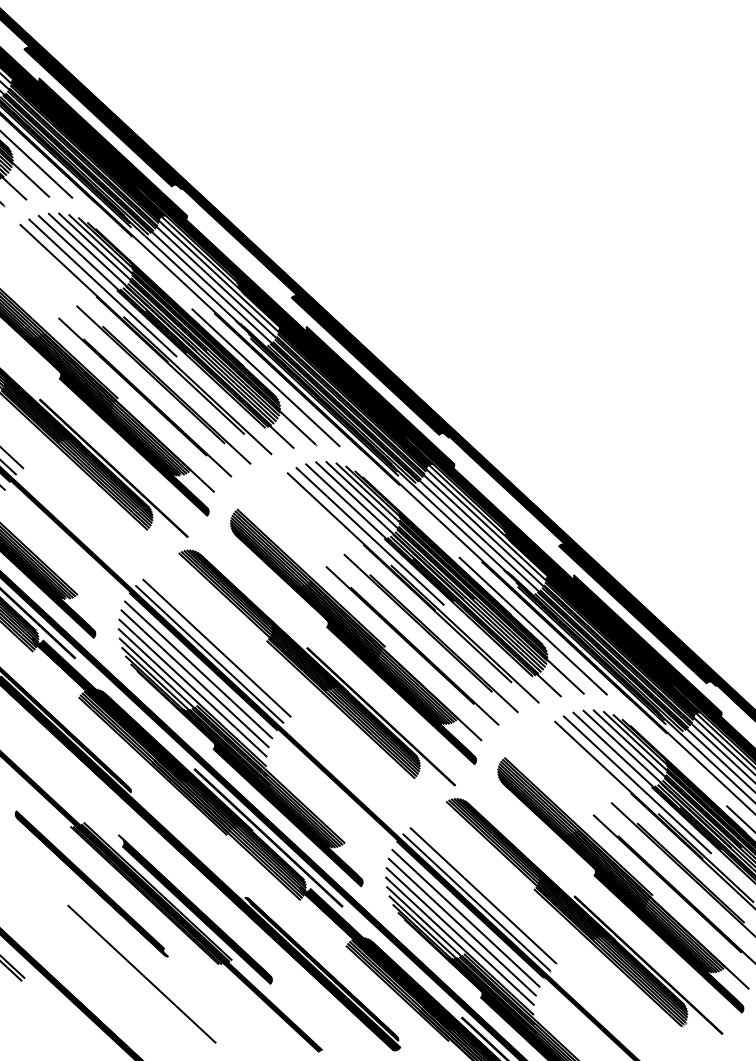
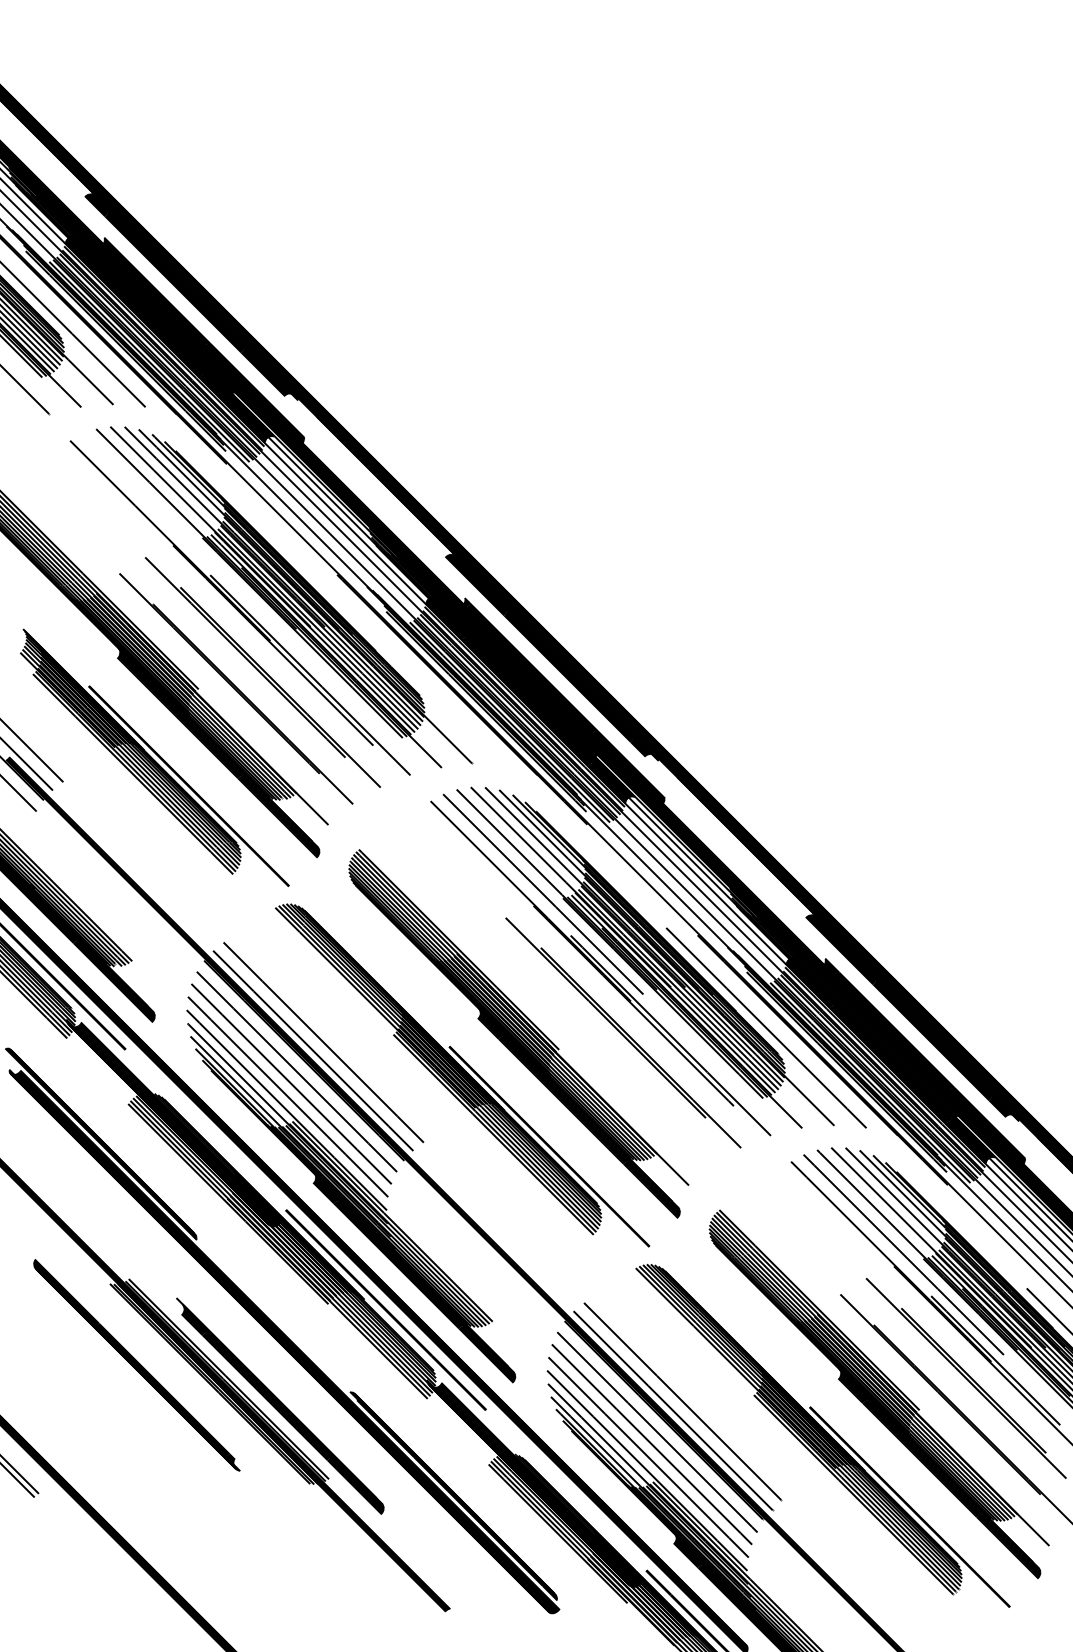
line: (102, 287) -> (182, 533), removed
line: (265, 377) -> (405, 667), removed
line: (412, 646) -> (596, 1049), removed
line: (141, 974) -> (201, 1493), removed

